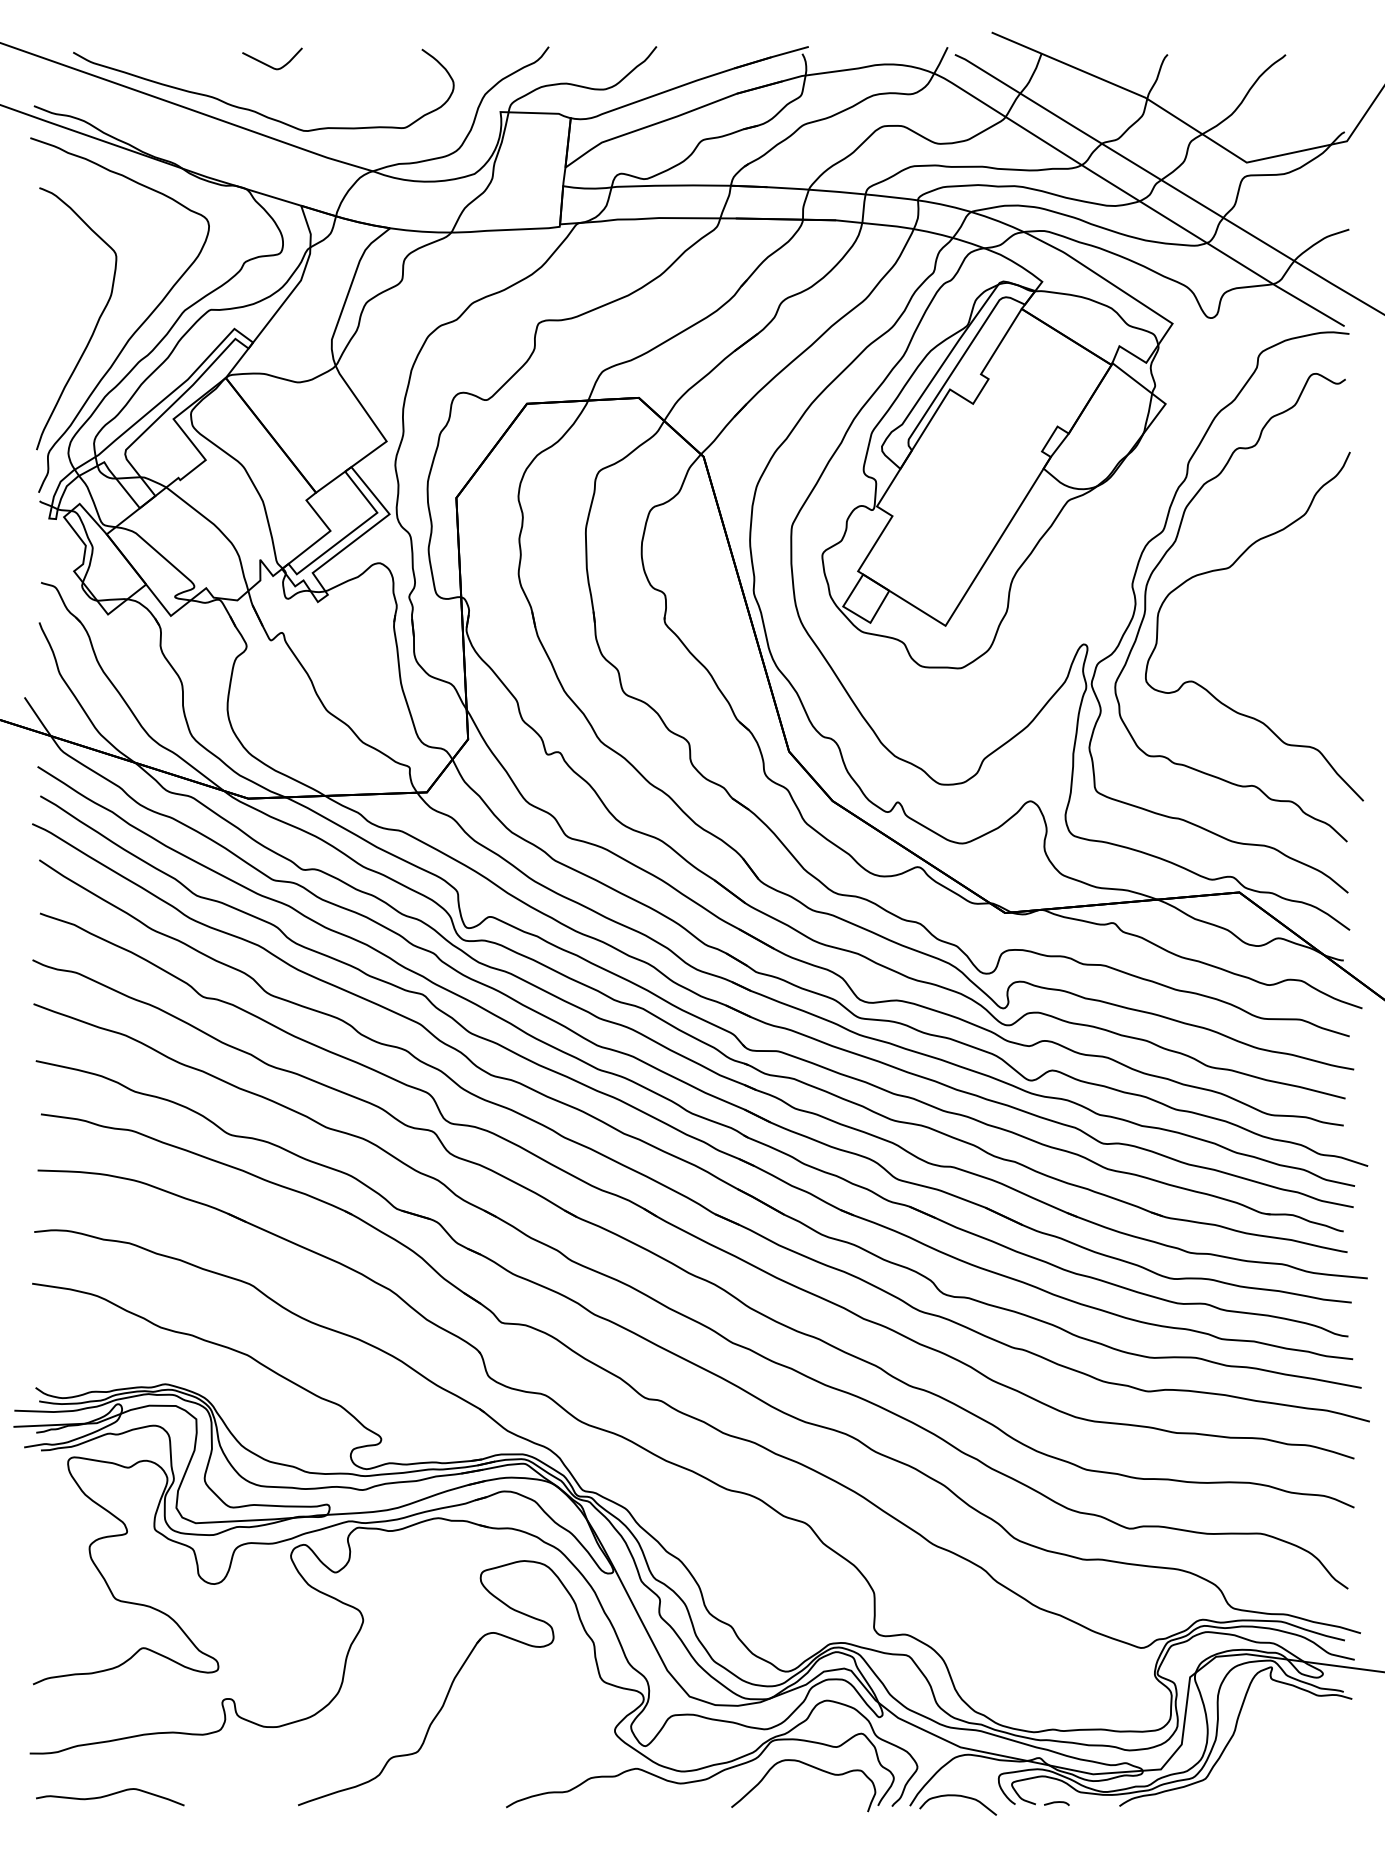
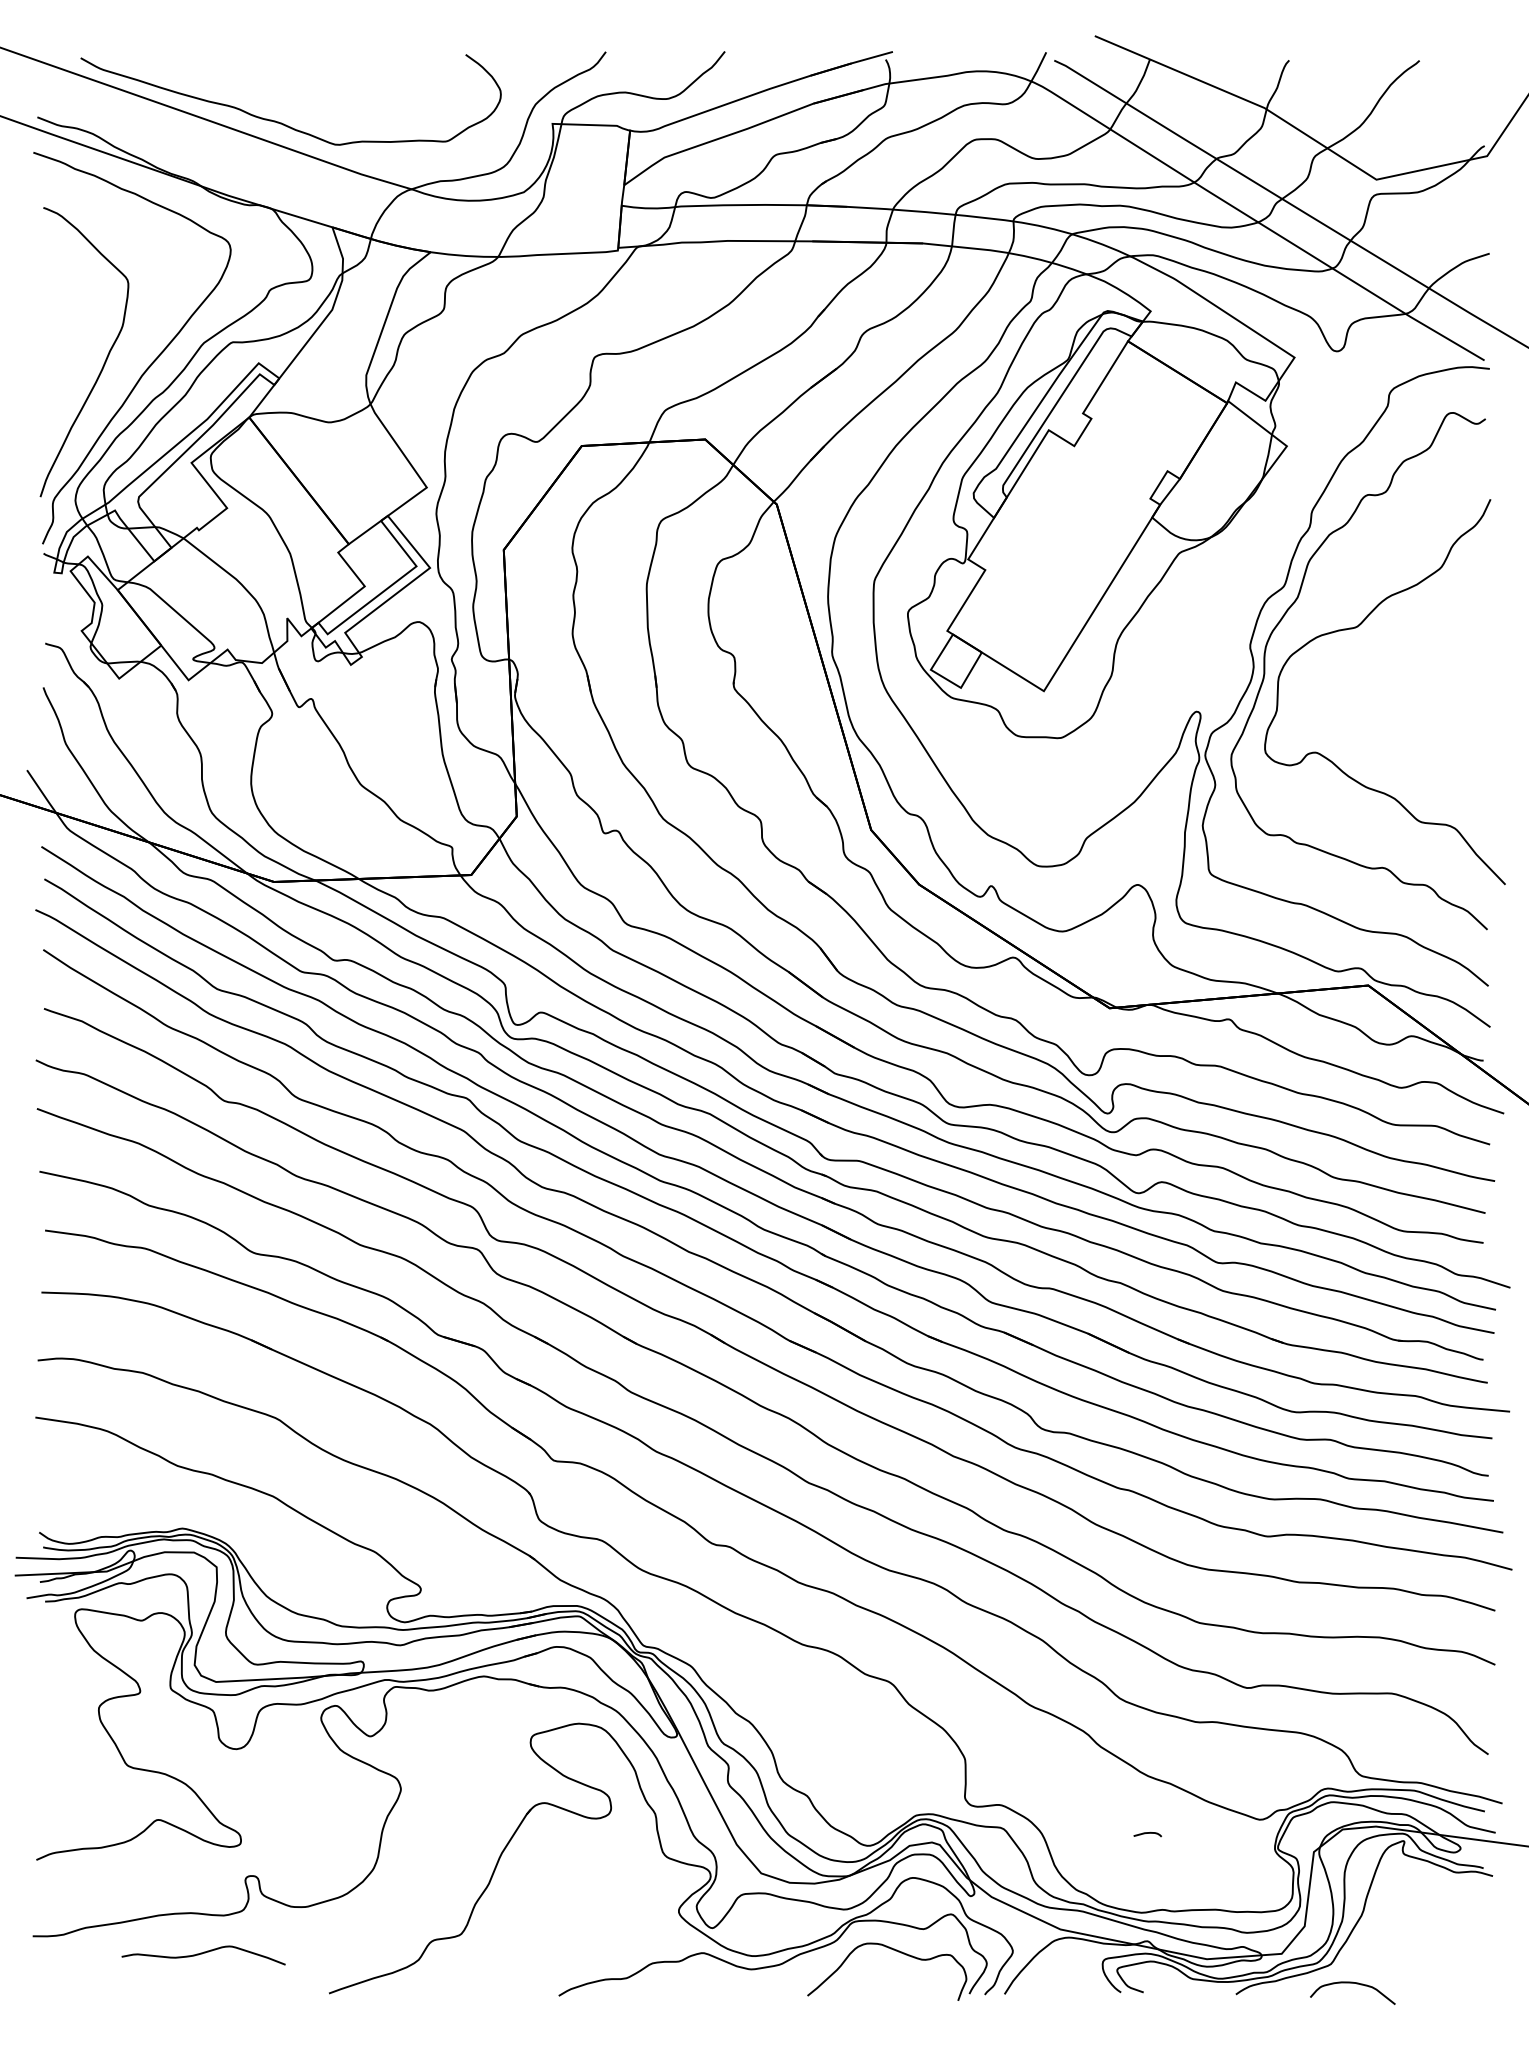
curve: (268, 64) -> (296, 71), removed
curve: (109, 1796) -> (202, 1954), moved
curve: (961, 1797) -> (1356, 1984), moved
curve: (1056, 1802) -> (1147, 1833), moved

